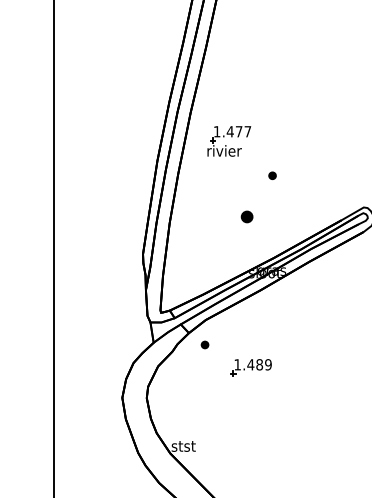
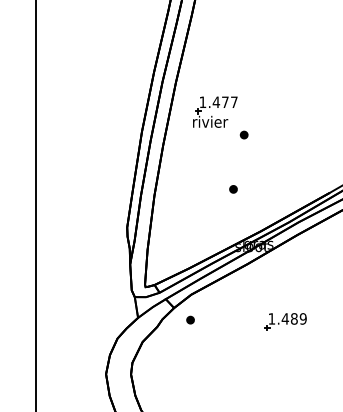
part: (272, 175) -> (244, 134), moved
part: (246, 216) -> (232, 188), size x0.62
part: (250, 367) -> (284, 321), moved

